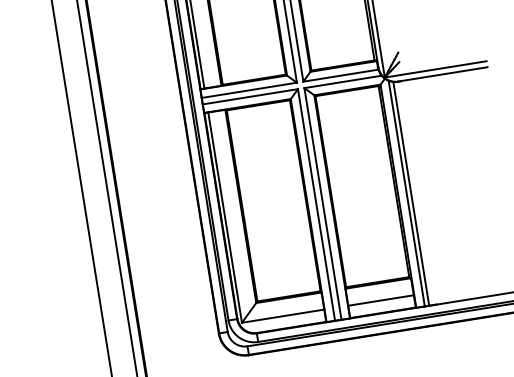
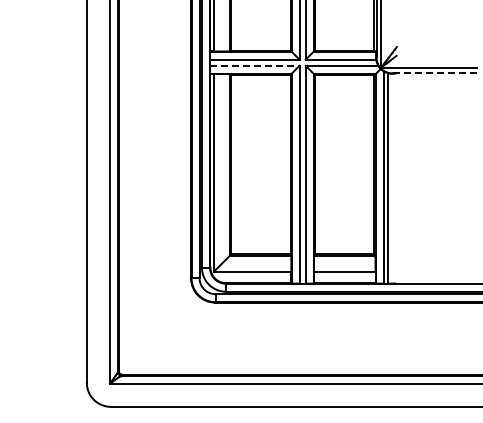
line: (442, 74) -> (434, 73), solid -> dashed
line: (249, 96) -> (254, 65), solid -> dashed

